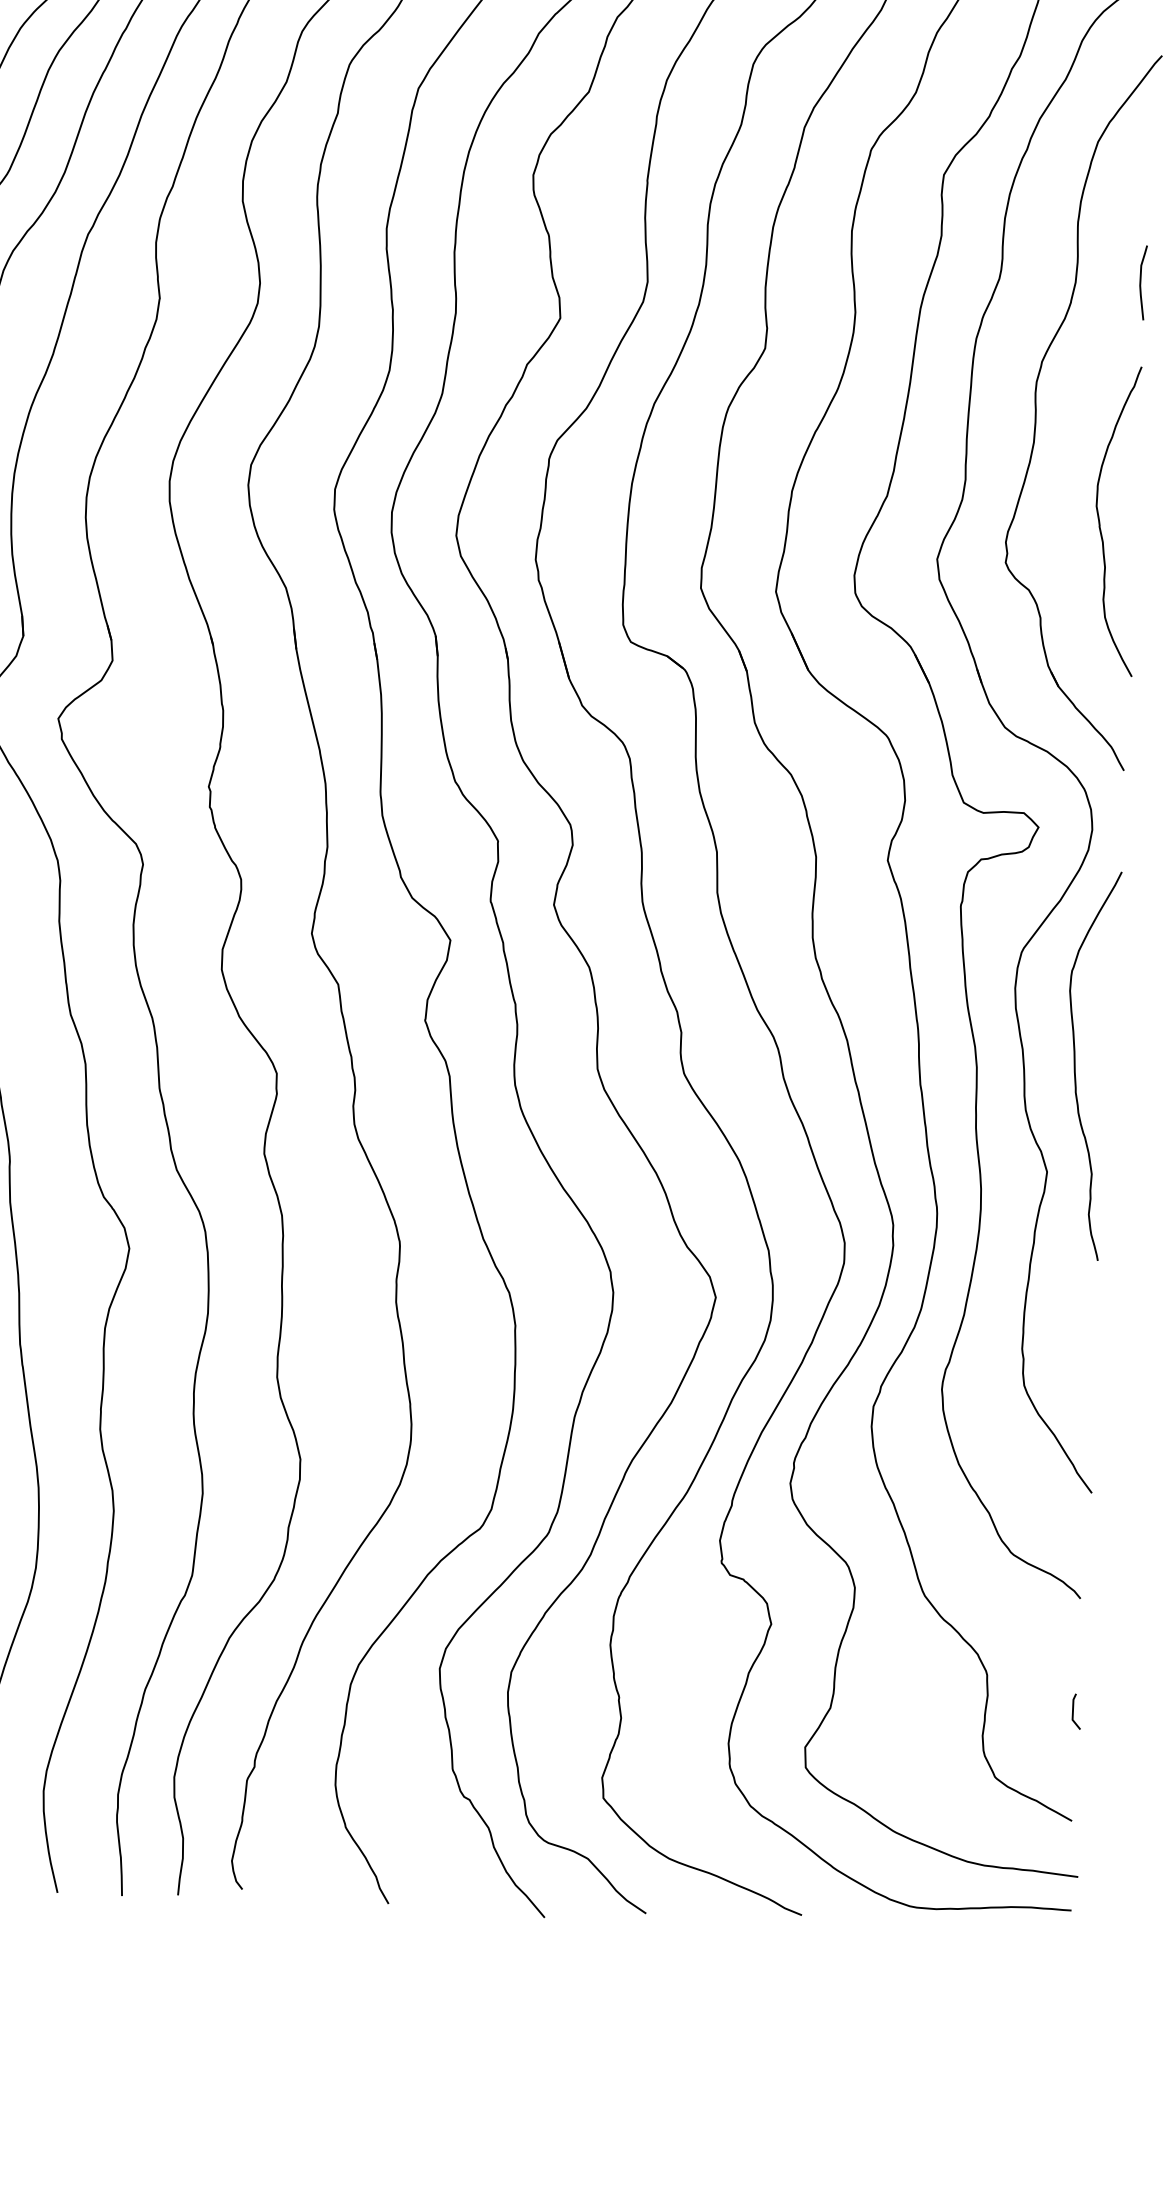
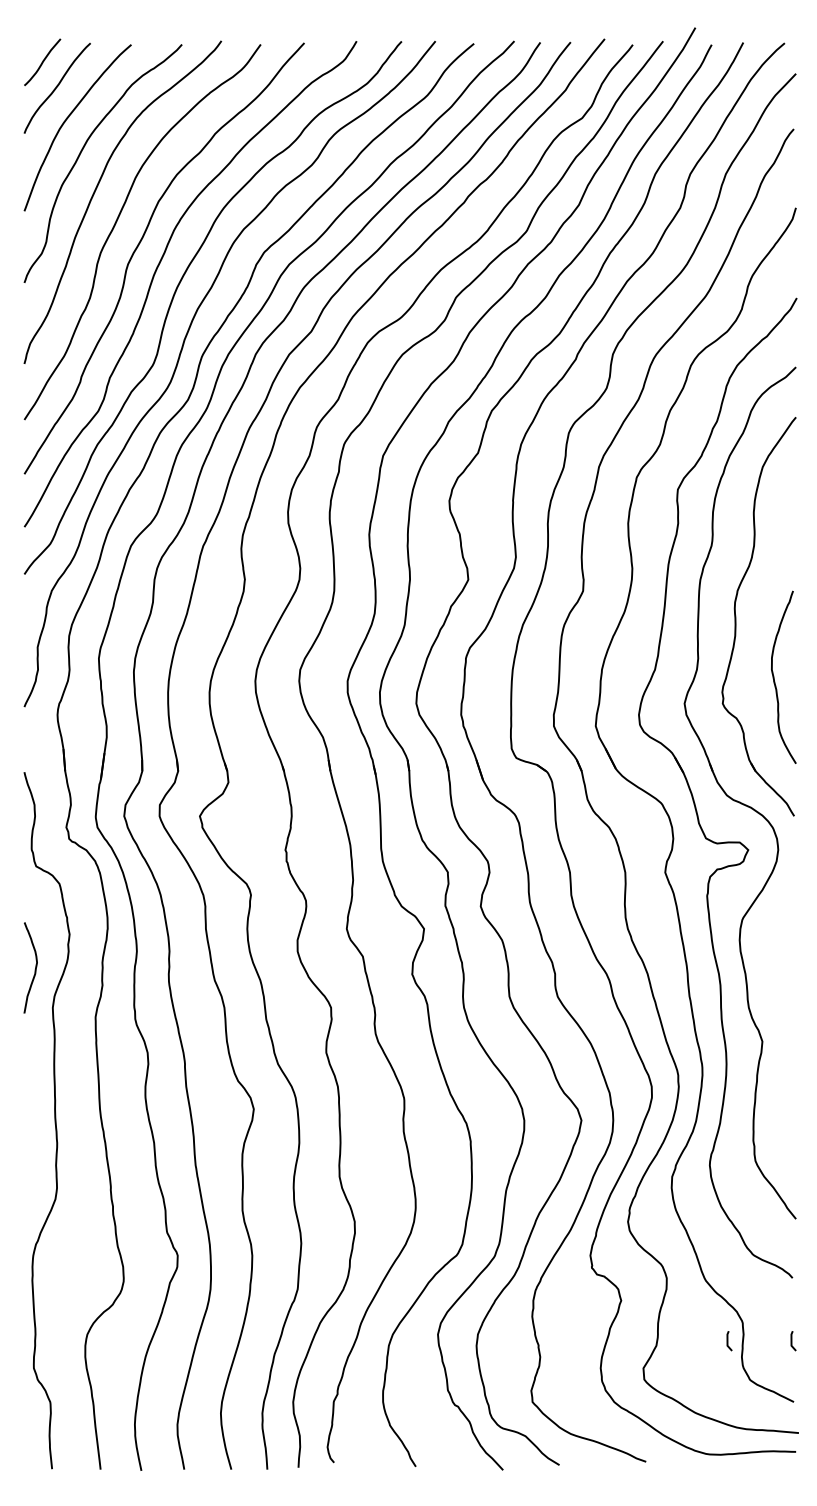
curve: (1141, 283) -> (790, 544), removed
curve: (1075, 1063) -> (775, 980), removed
line: (960, 1706) -> (728, 1341), added

